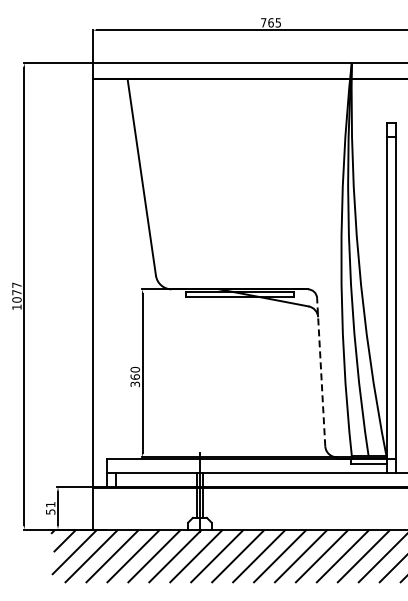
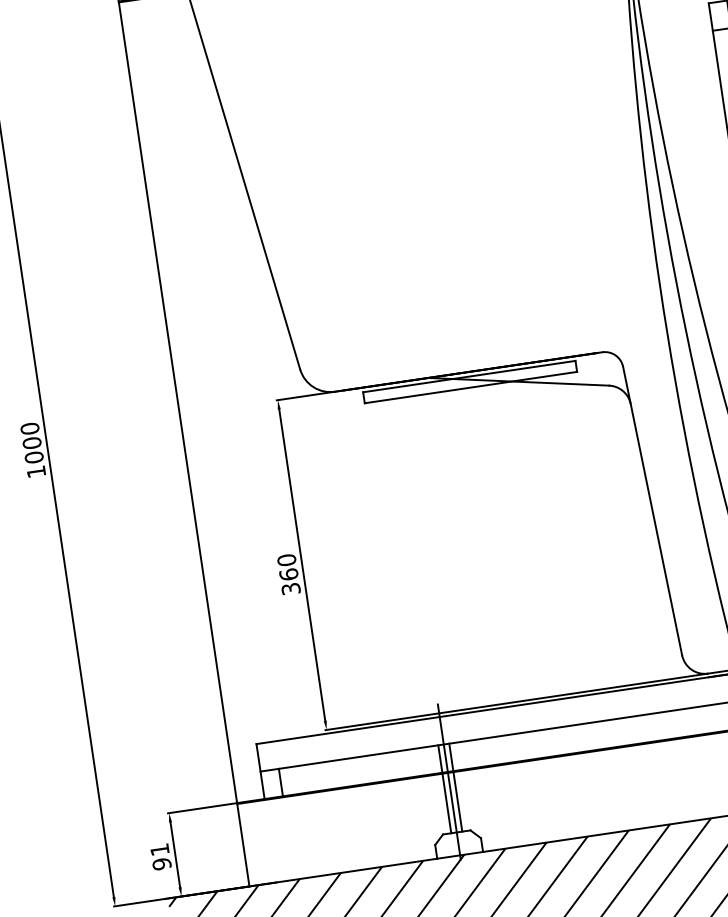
text: (16, 288) -> (30, 435), 1077 -> 1000
line: (321, 371) -> (653, 509), dashed -> solid
text: (50, 511) -> (161, 863), 51 -> 91

